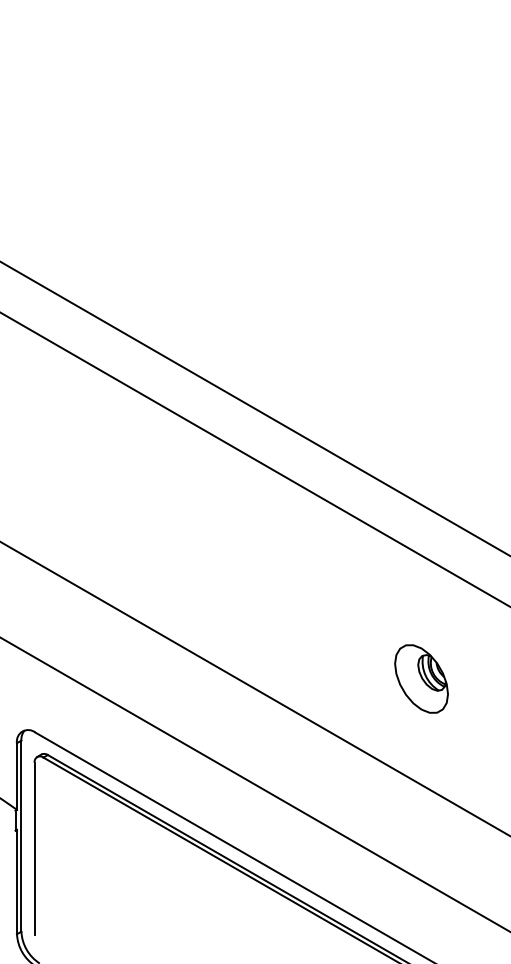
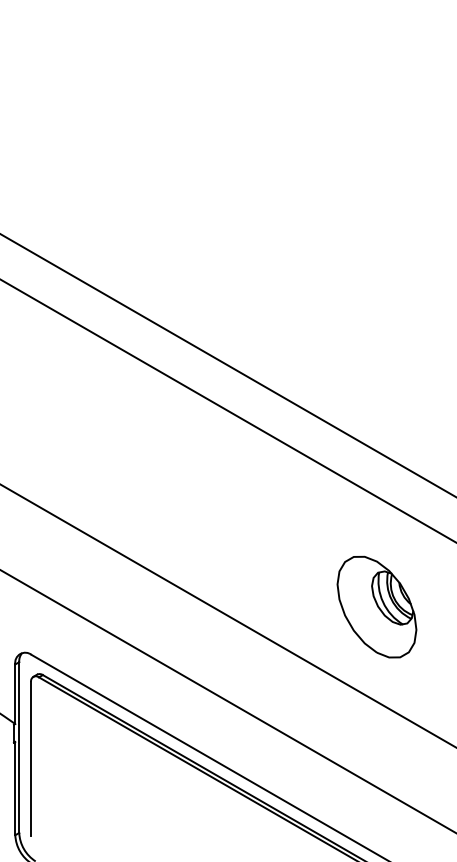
part: (421, 678) -> (376, 606), size x1.67

